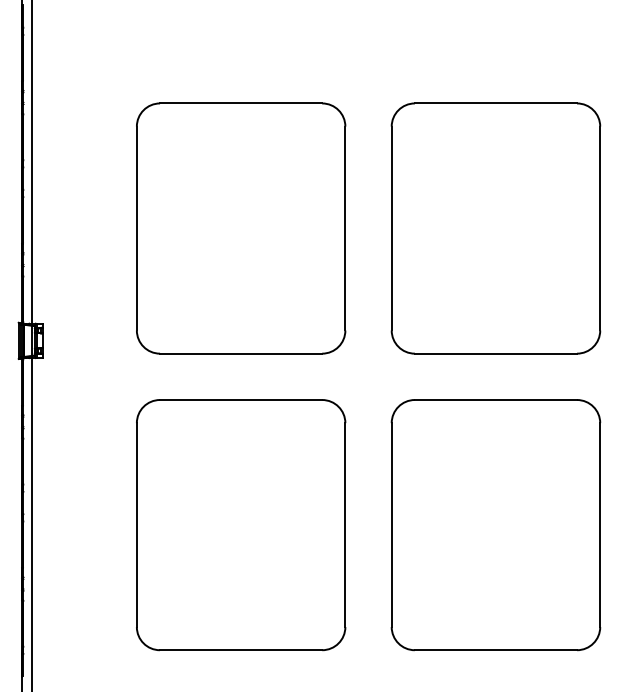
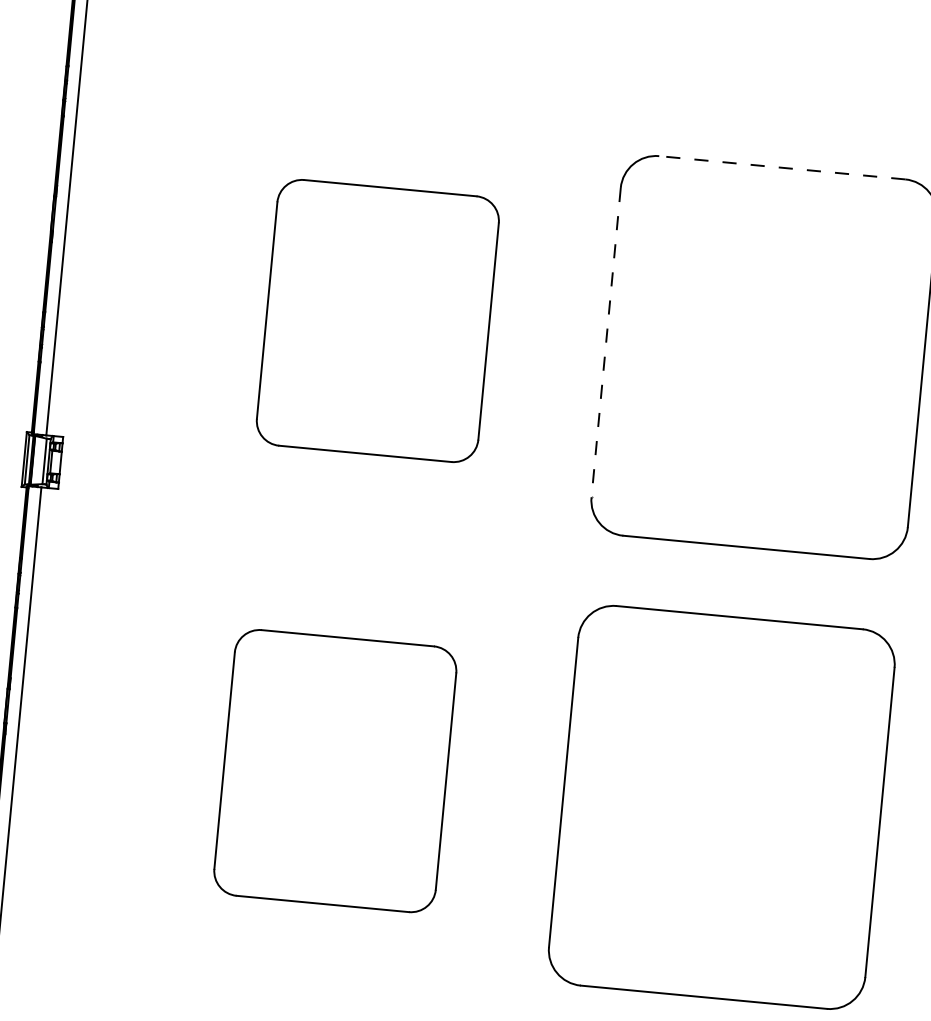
line: (495, 103) -> (781, 167), solid -> dashed
part: (241, 228) -> (378, 321), size x0.7
line: (391, 228) -> (605, 342), solid -> dashed
part: (241, 525) -> (335, 771), size x0.7

